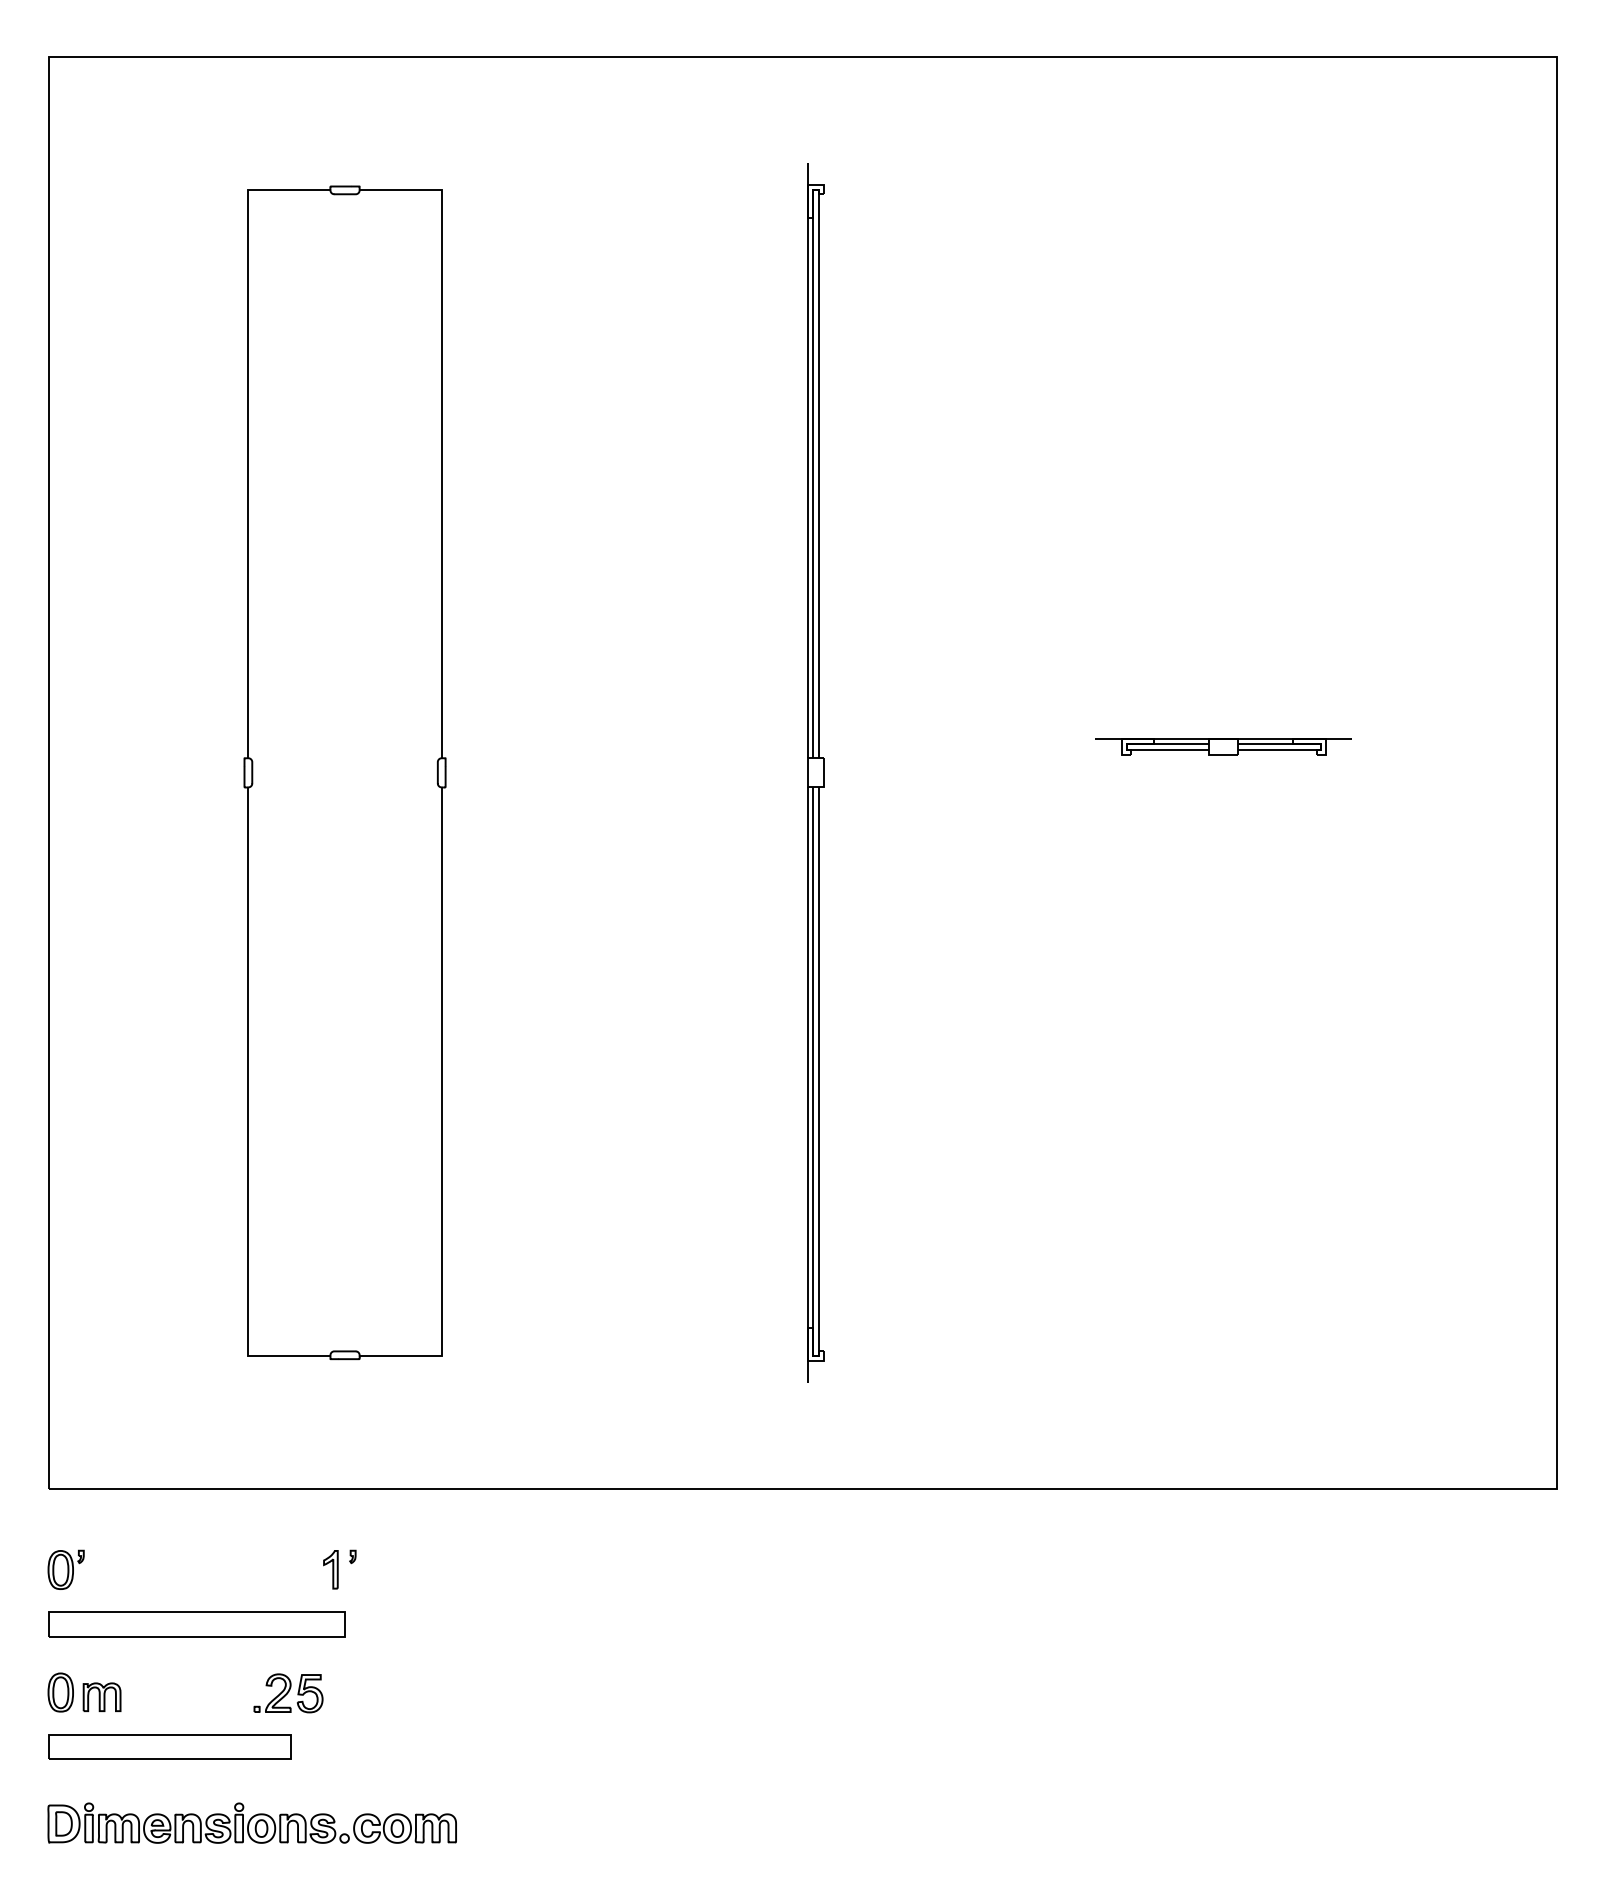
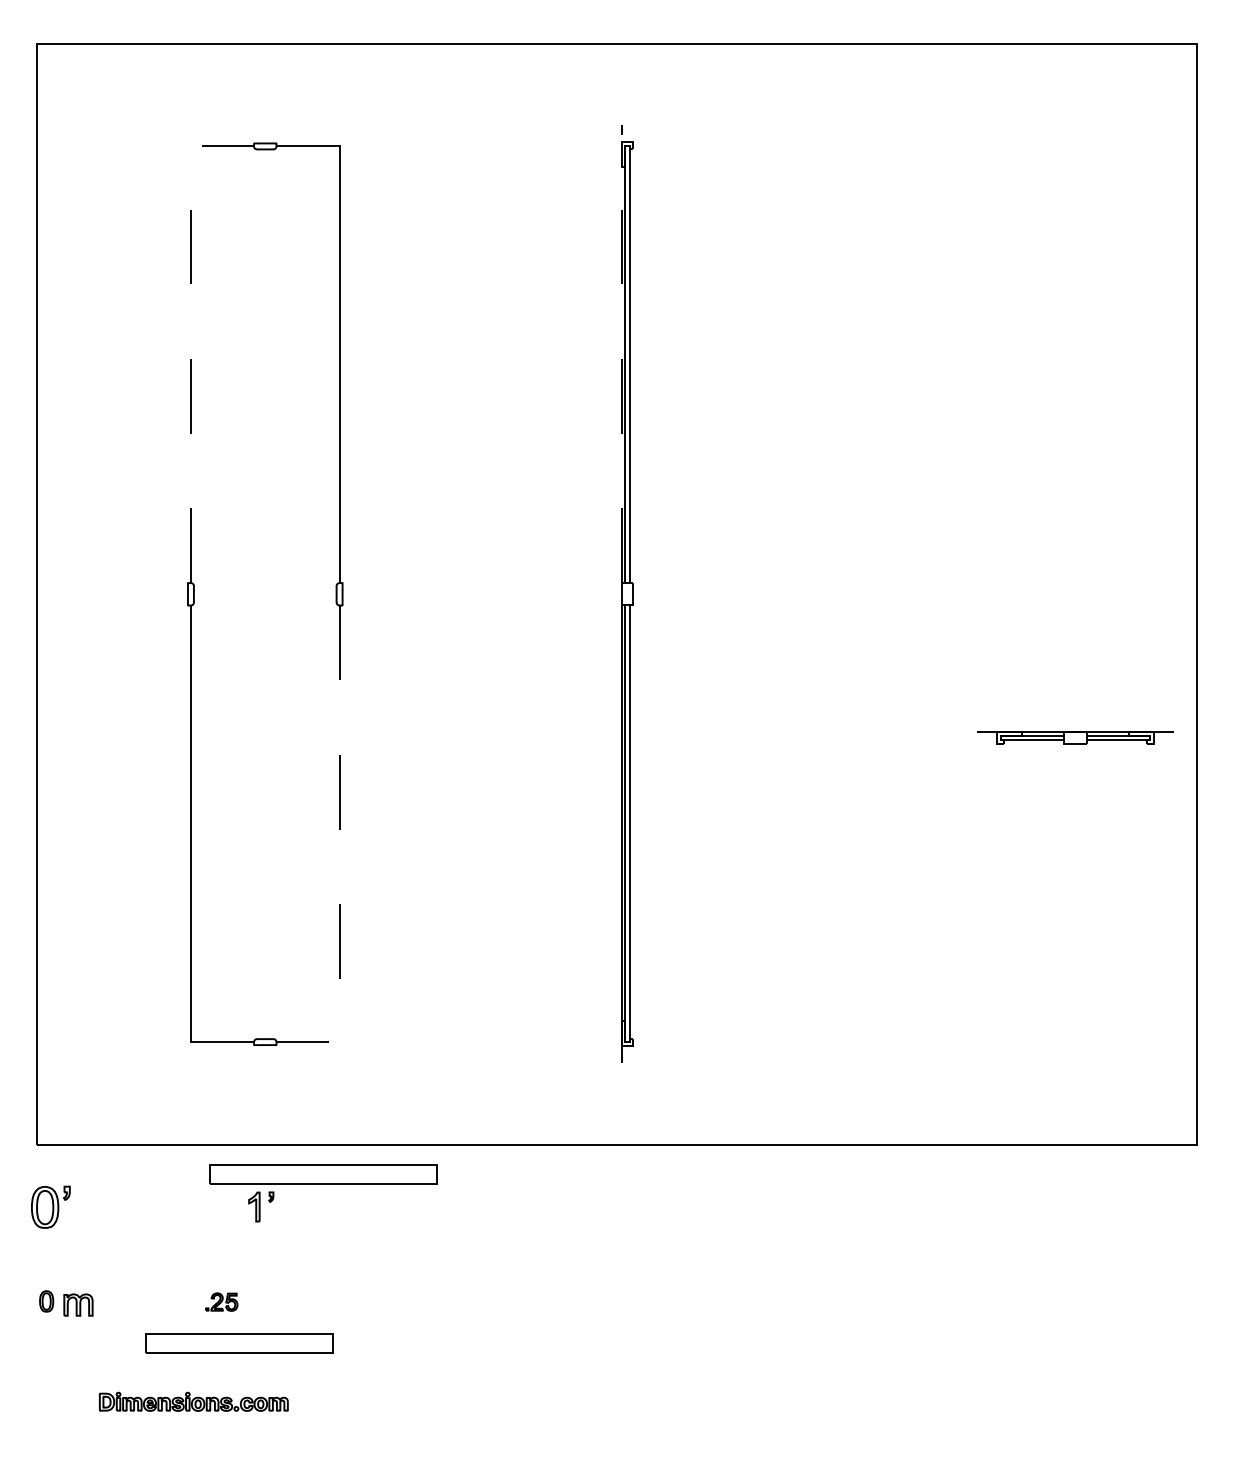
line: (247, 431) -> (190, 331), solid -> dashed
line: (808, 460) -> (621, 354), solid -> dashed
part: (1223, 746) -> (1075, 737), moved
line: (442, 1114) -> (340, 856), solid -> dashed
part: (65, 1569) -> (50, 1206), size x1.4
part: (196, 1624) -> (323, 1174), moved
part: (60, 1692) -> (46, 1301), size x0.7
part: (288, 1693) -> (221, 1302), size x0.6
part: (169, 1746) -> (239, 1342), moved
part: (251, 1822) -> (193, 1401), size x0.6

